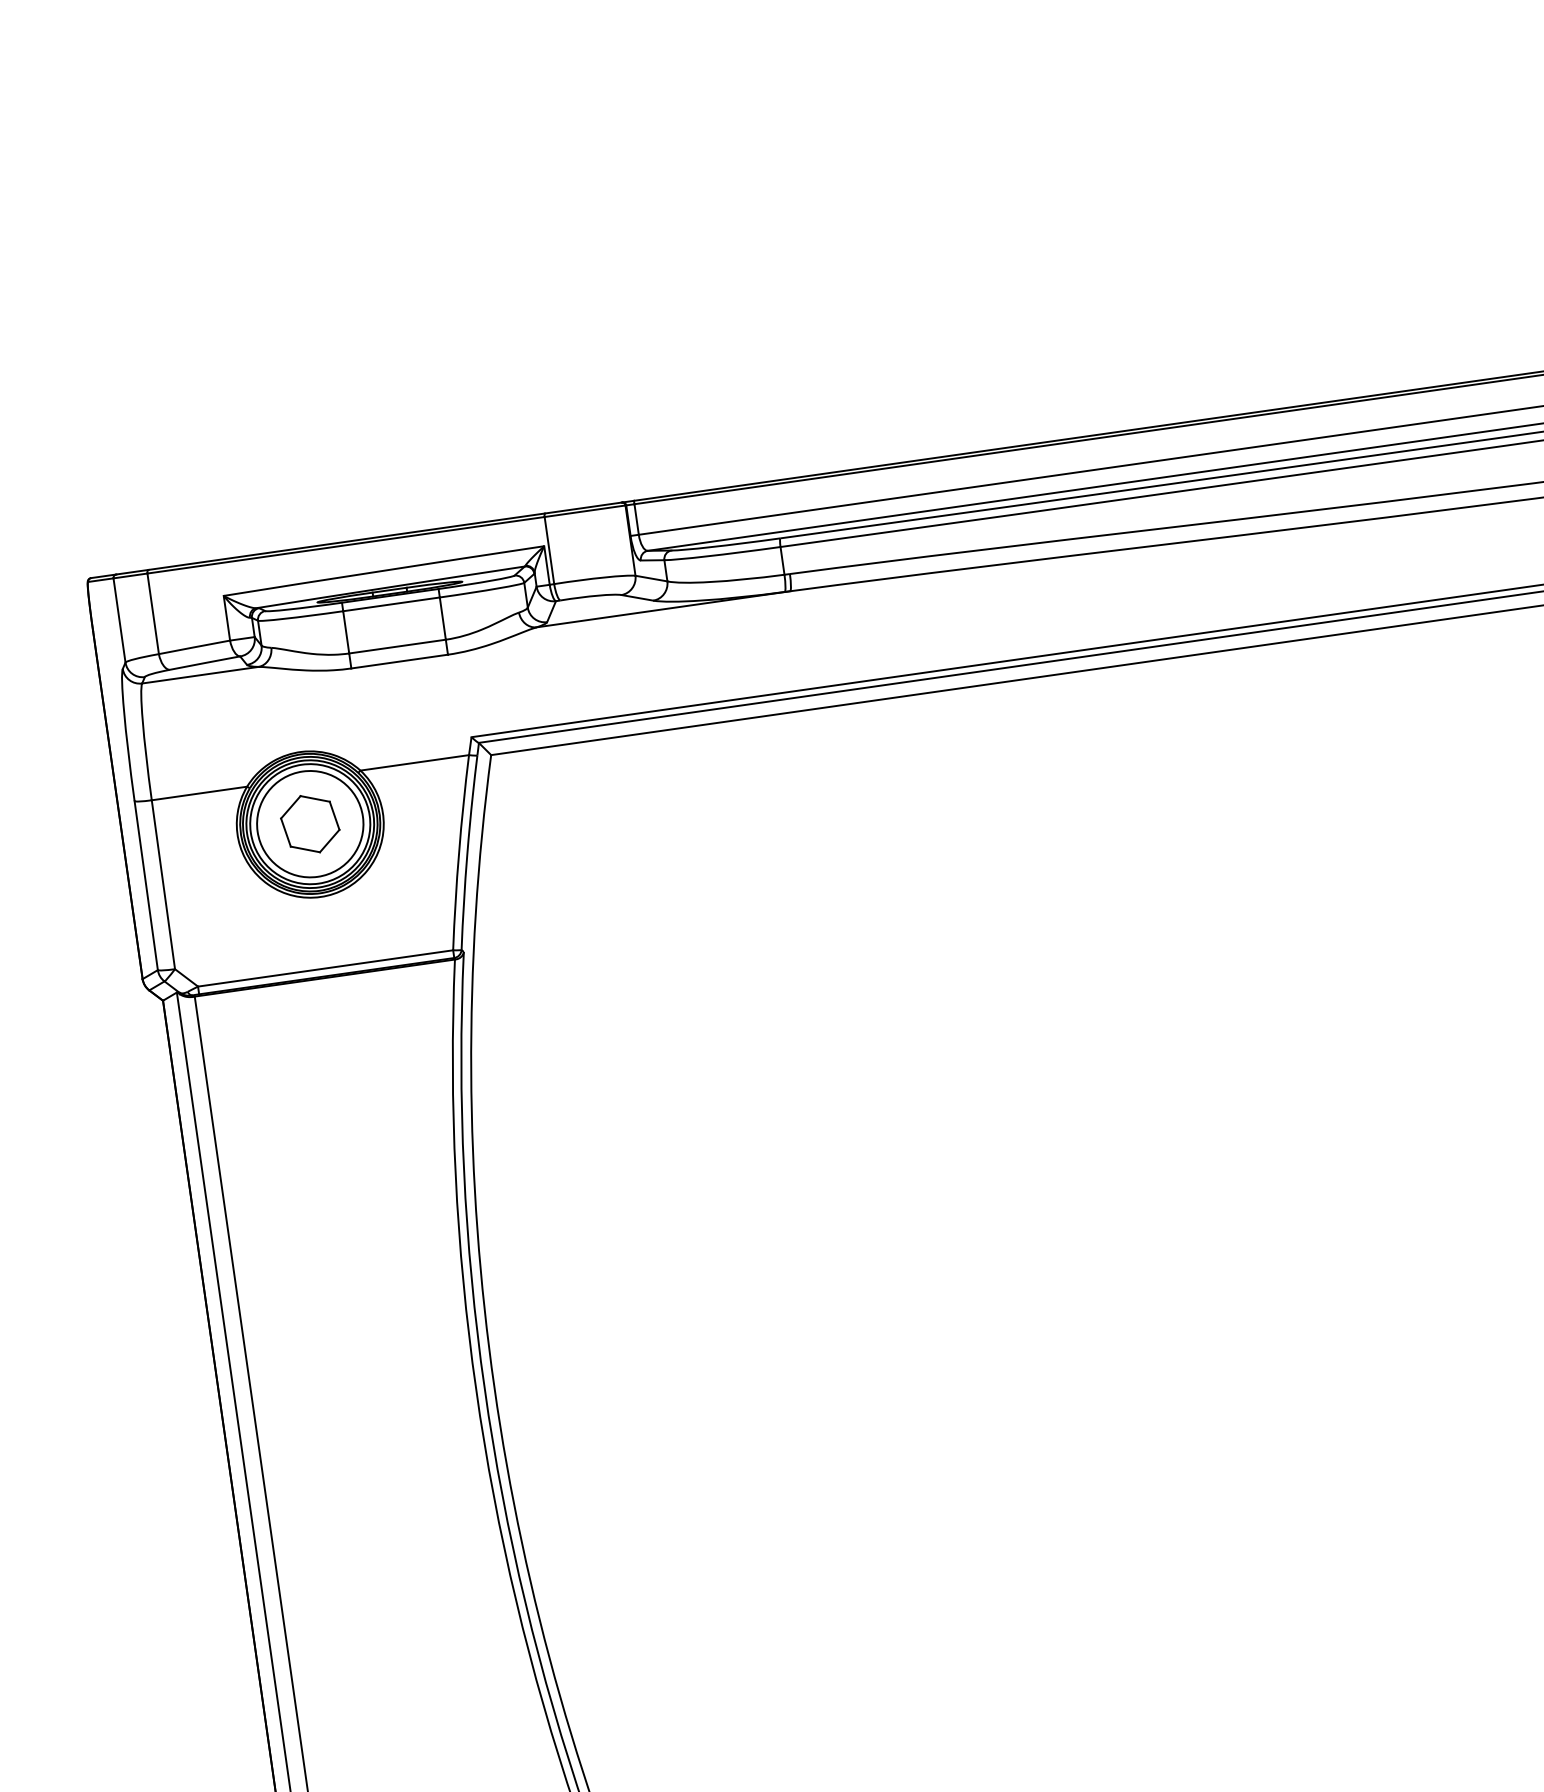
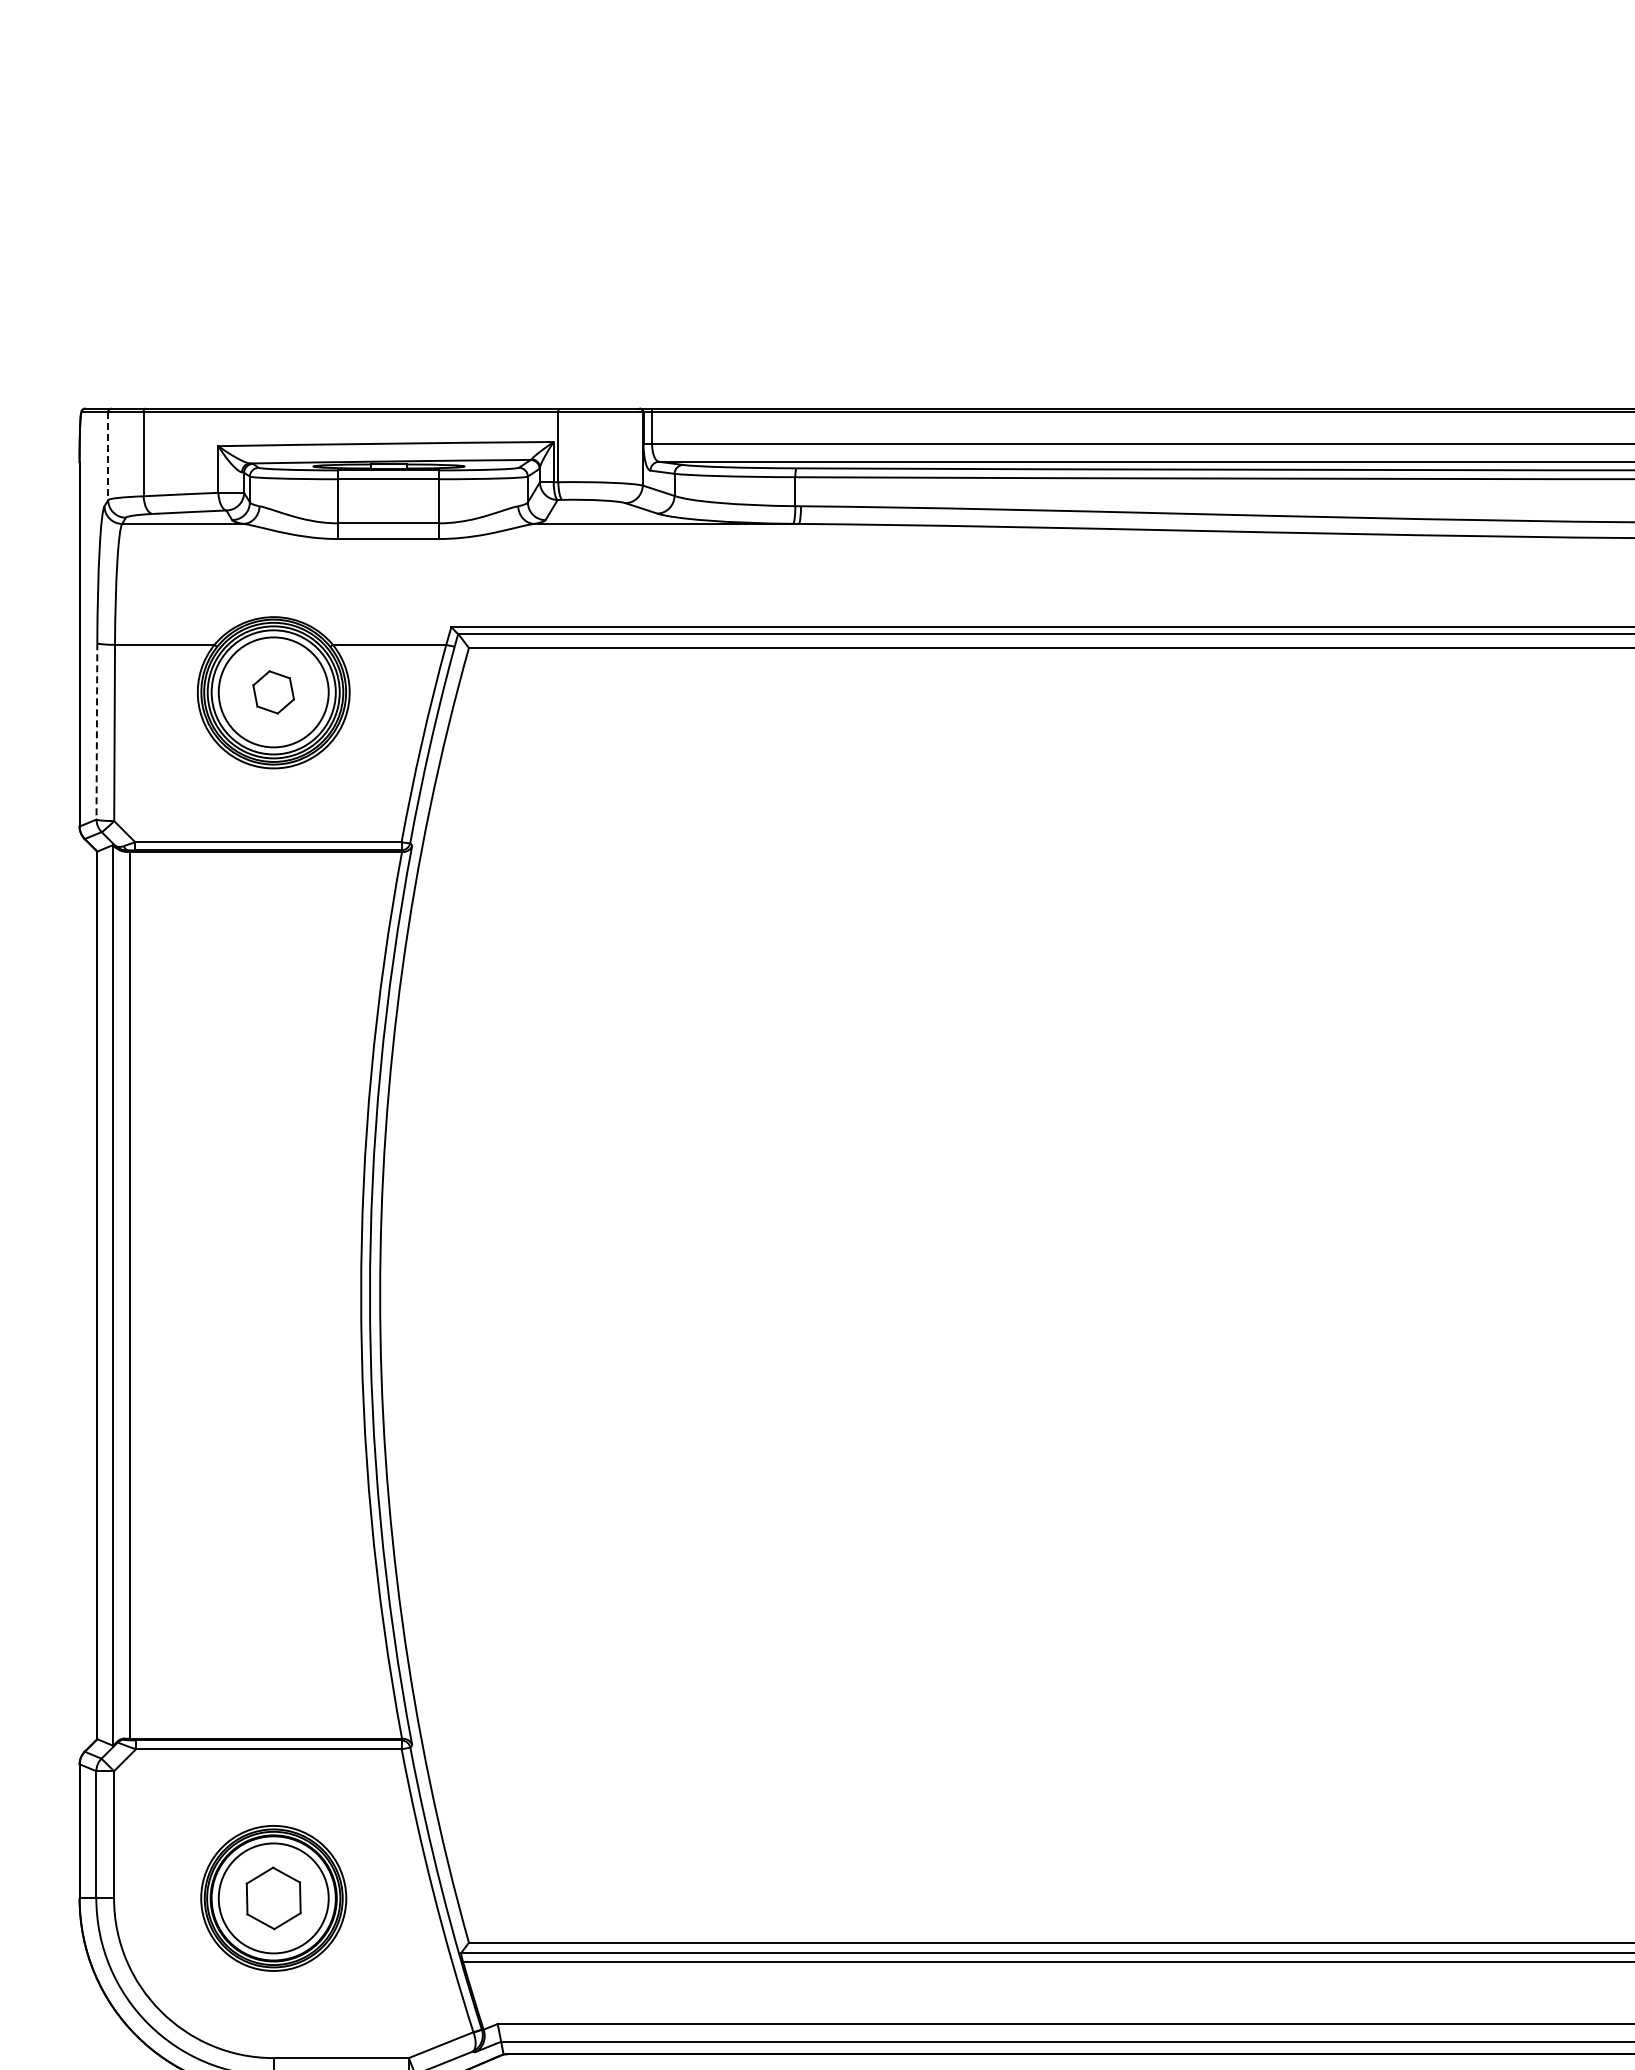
line: (119, 620) -> (108, 456), solid -> dashed
part: (310, 824) -> (273, 692), size x0.7
line: (145, 885) -> (96, 731), solid -> dashed

